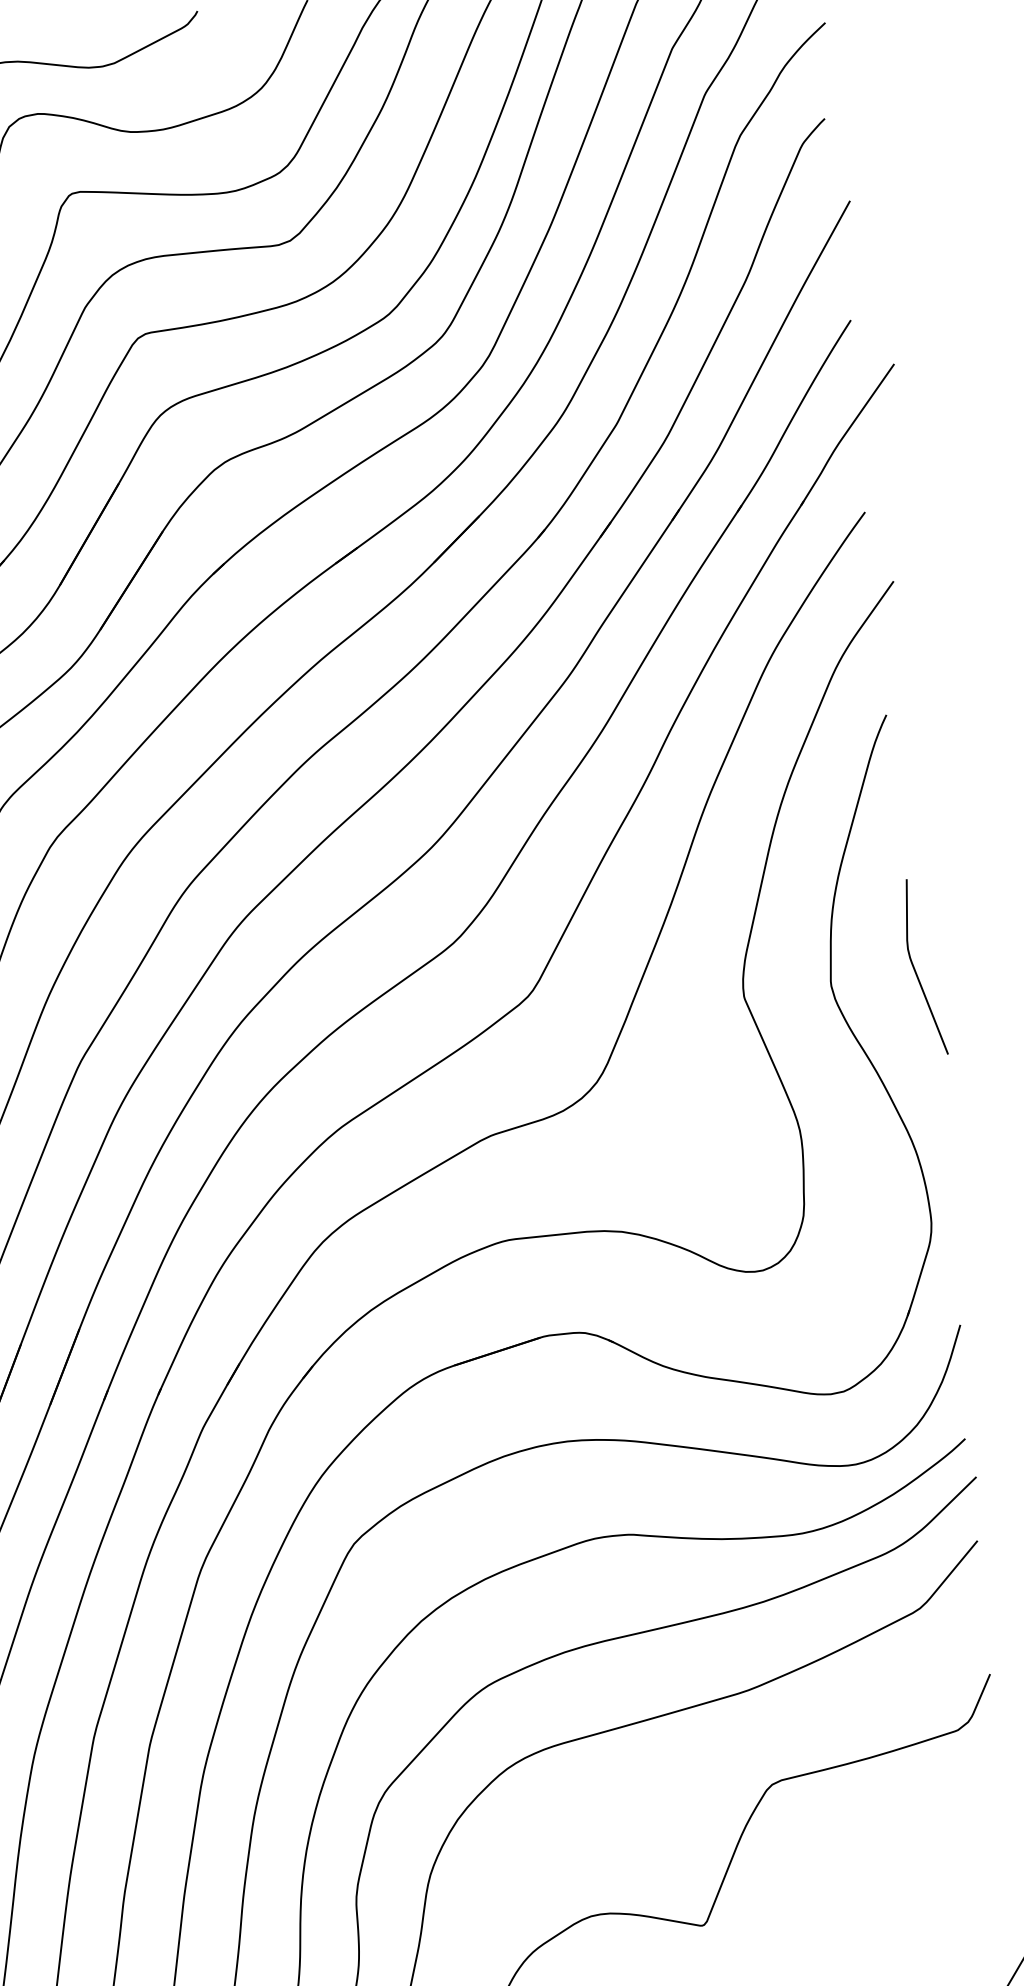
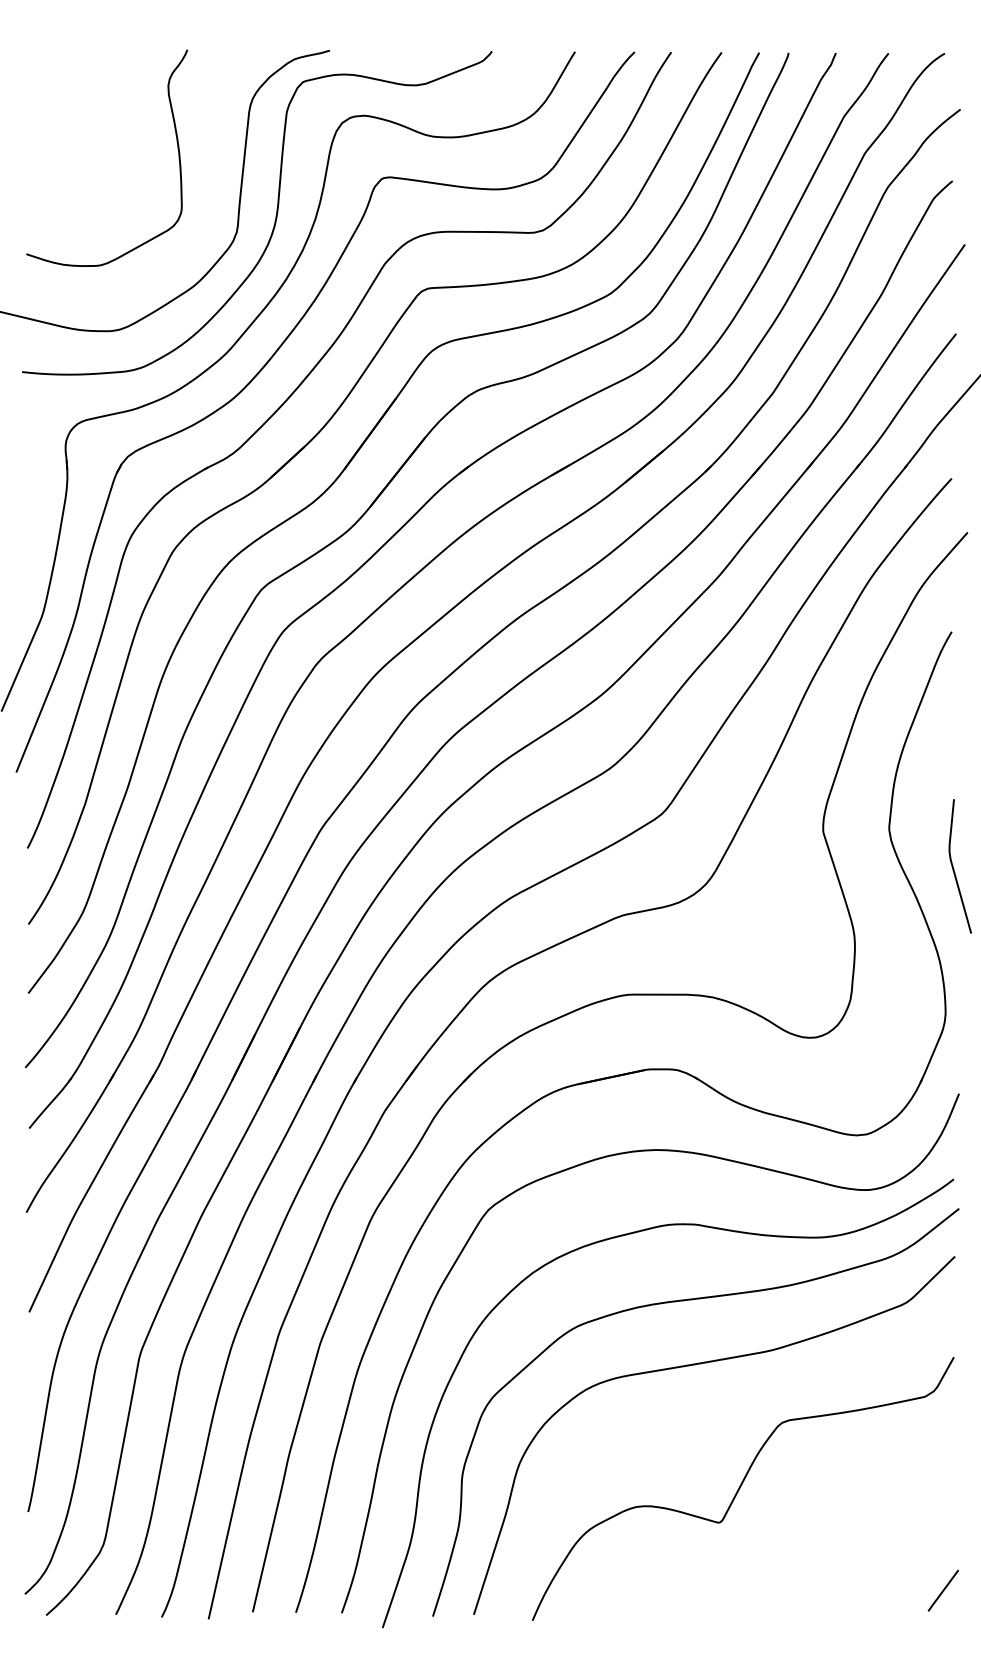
curve: (917, 972) -> (954, 869), moved

